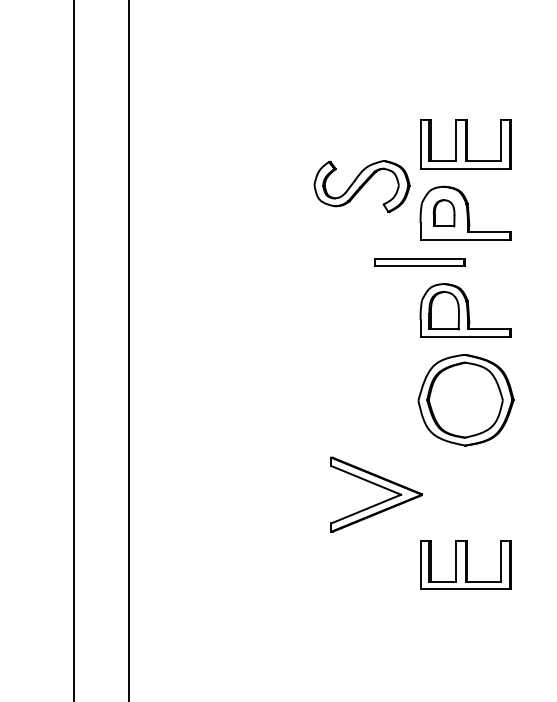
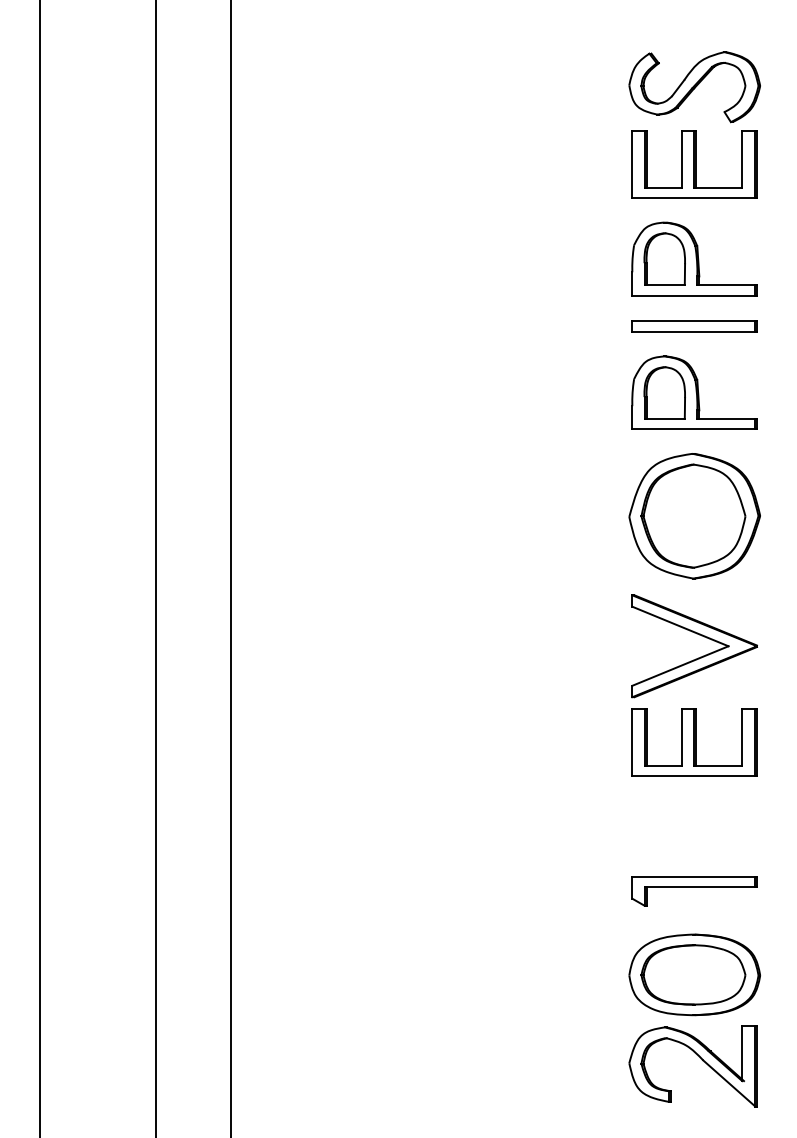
part: (361, 186) -> (694, 87), moved
part: (444, 212) -> (664, 258), size x1.43
part: (420, 262) -> (694, 326), moved
part: (380, 502) -> (700, 656), moved
part: (465, 673) -> (694, 891), added

